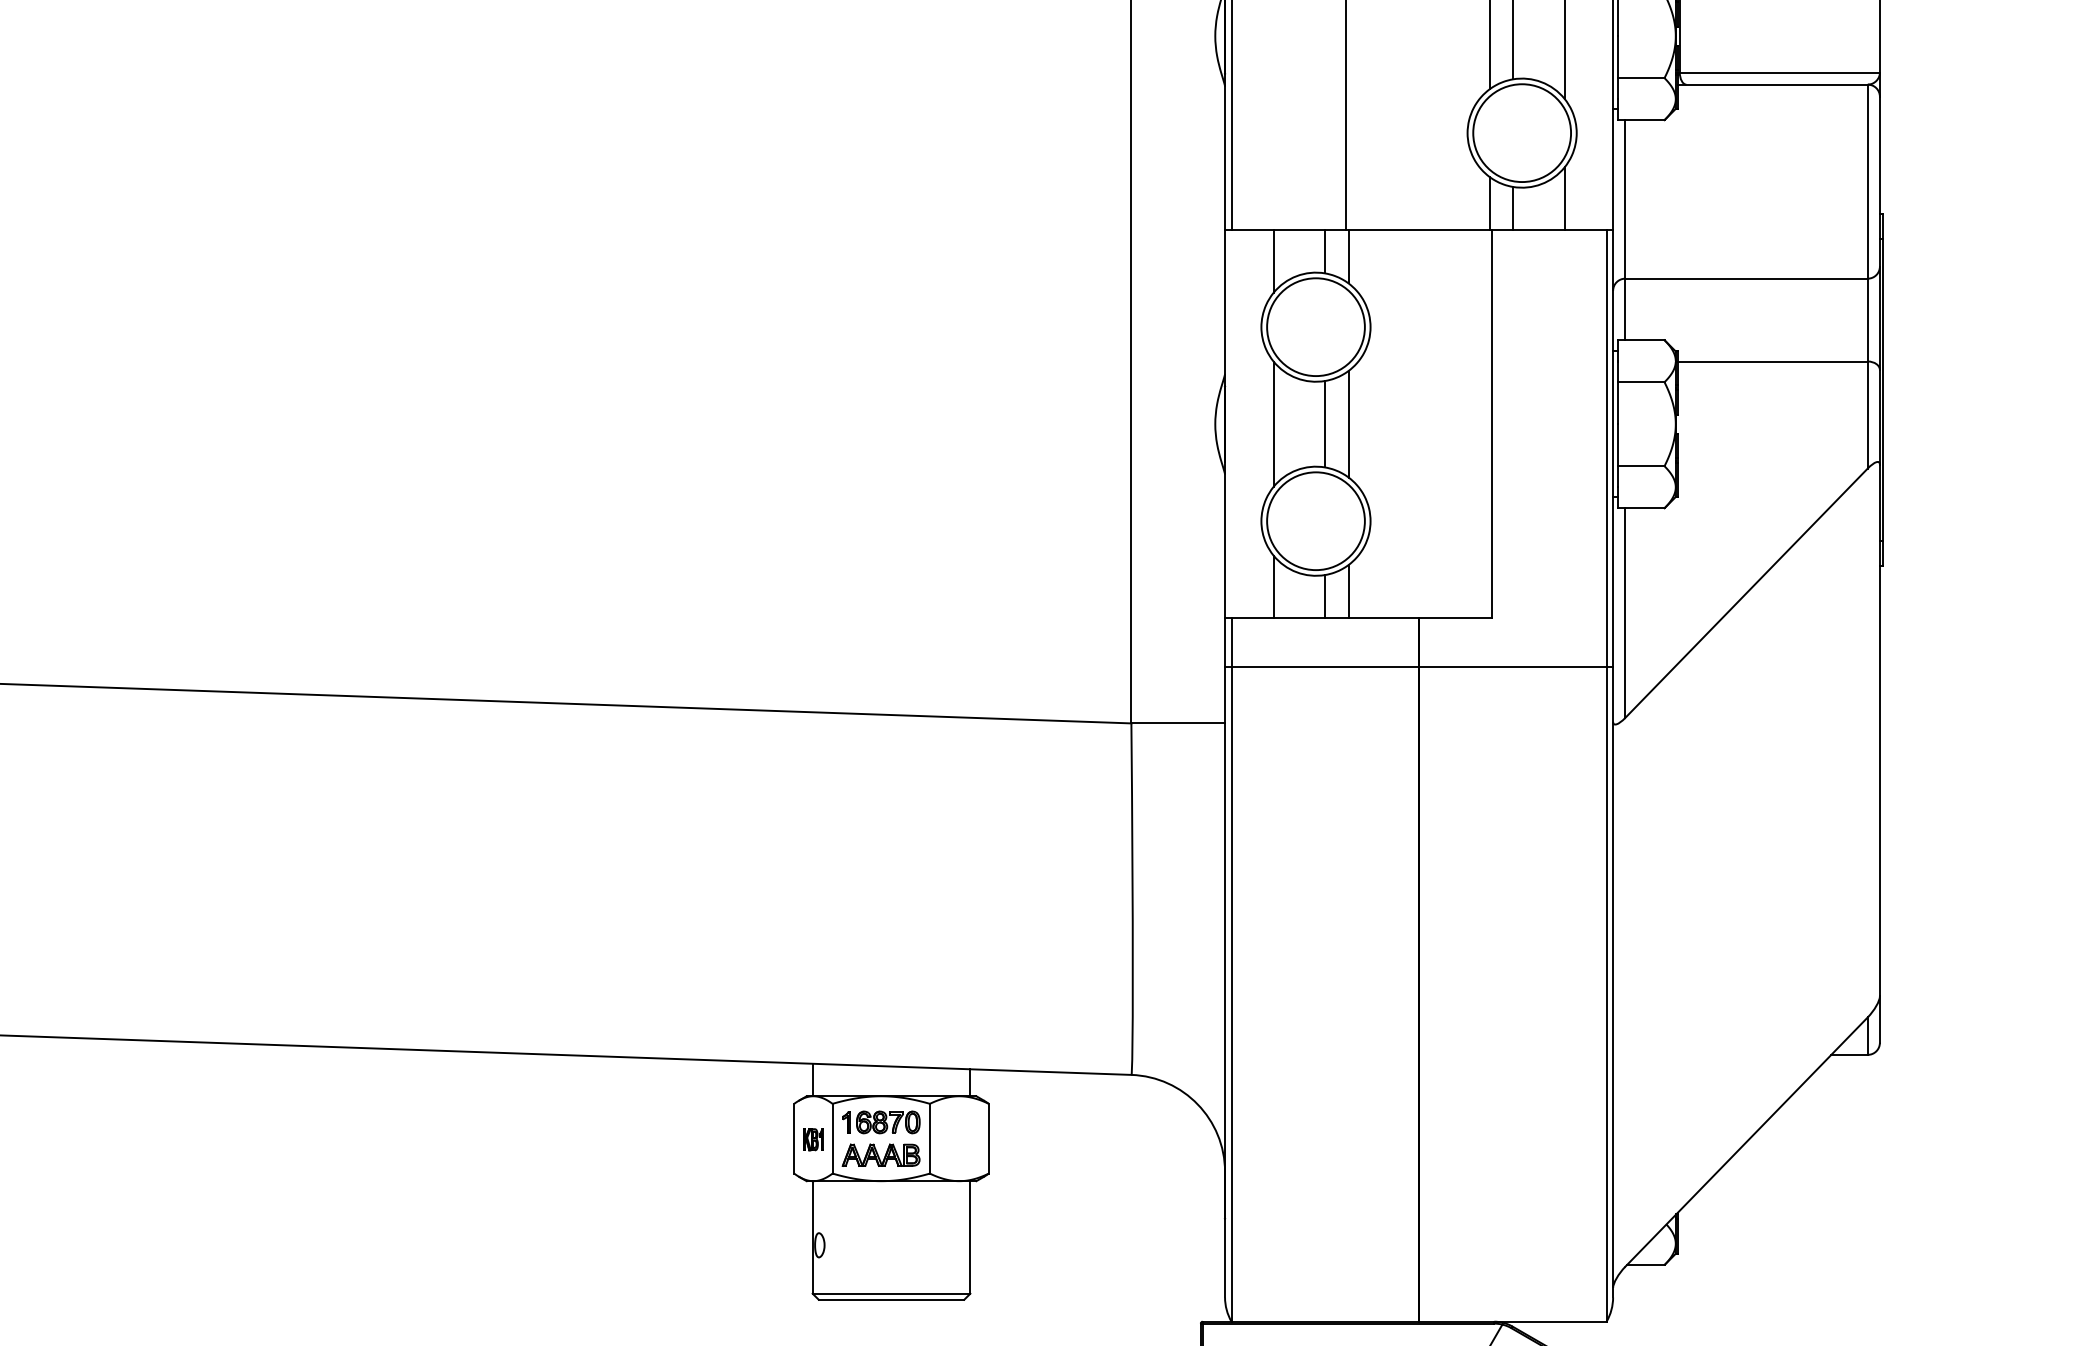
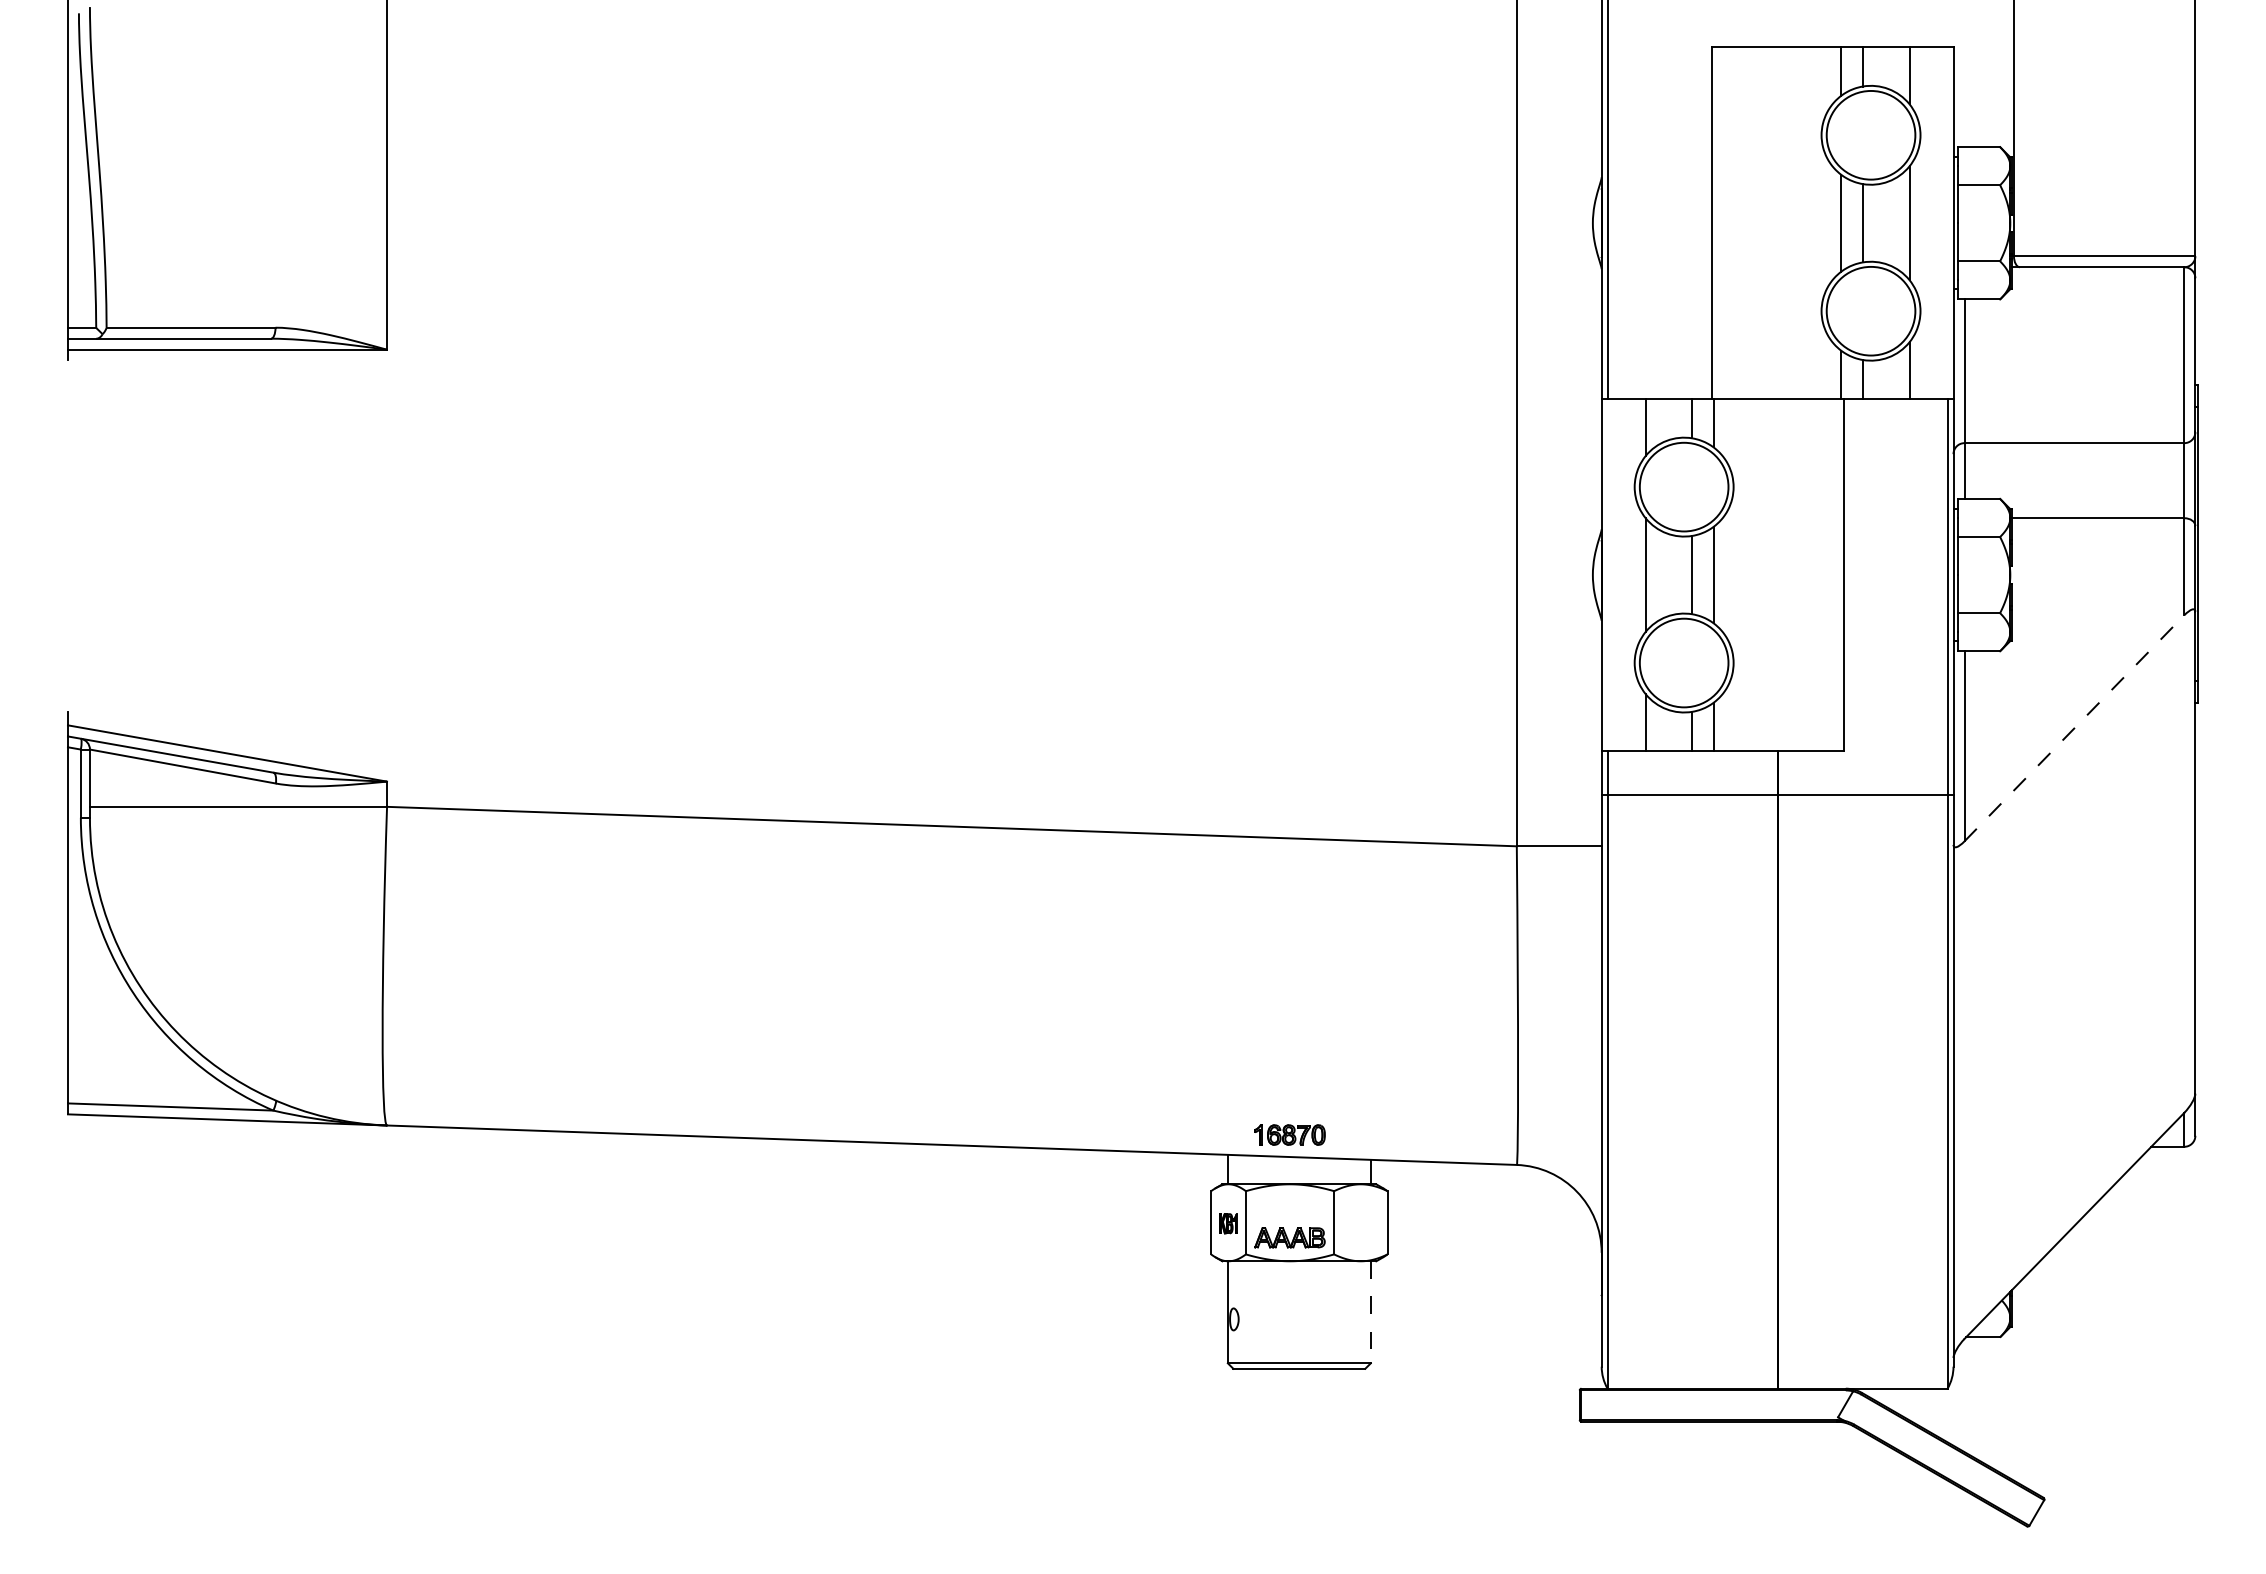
line: (1746, 593) -> (2074, 728), solid -> dashed
part: (880, 1121) -> (1289, 1134), moved
line: (970, 1237) -> (1370, 1312), solid -> dashed

